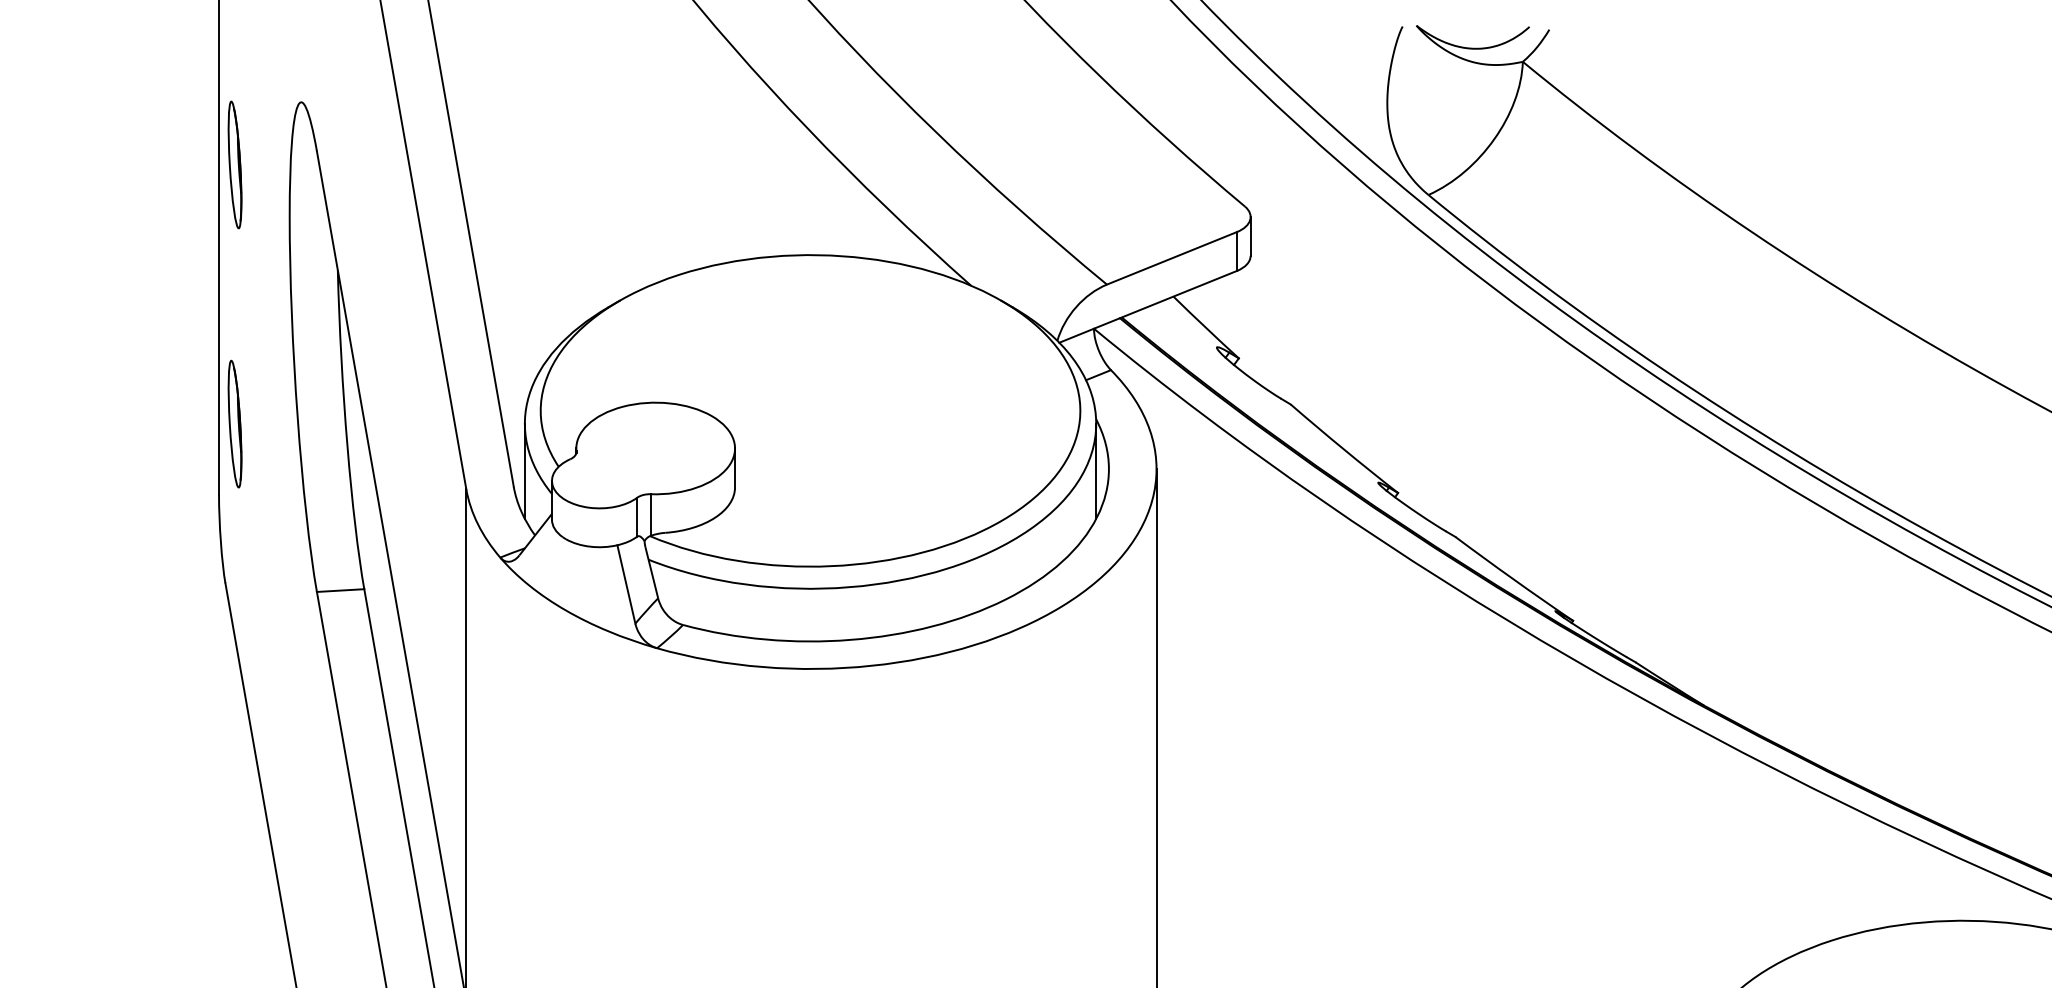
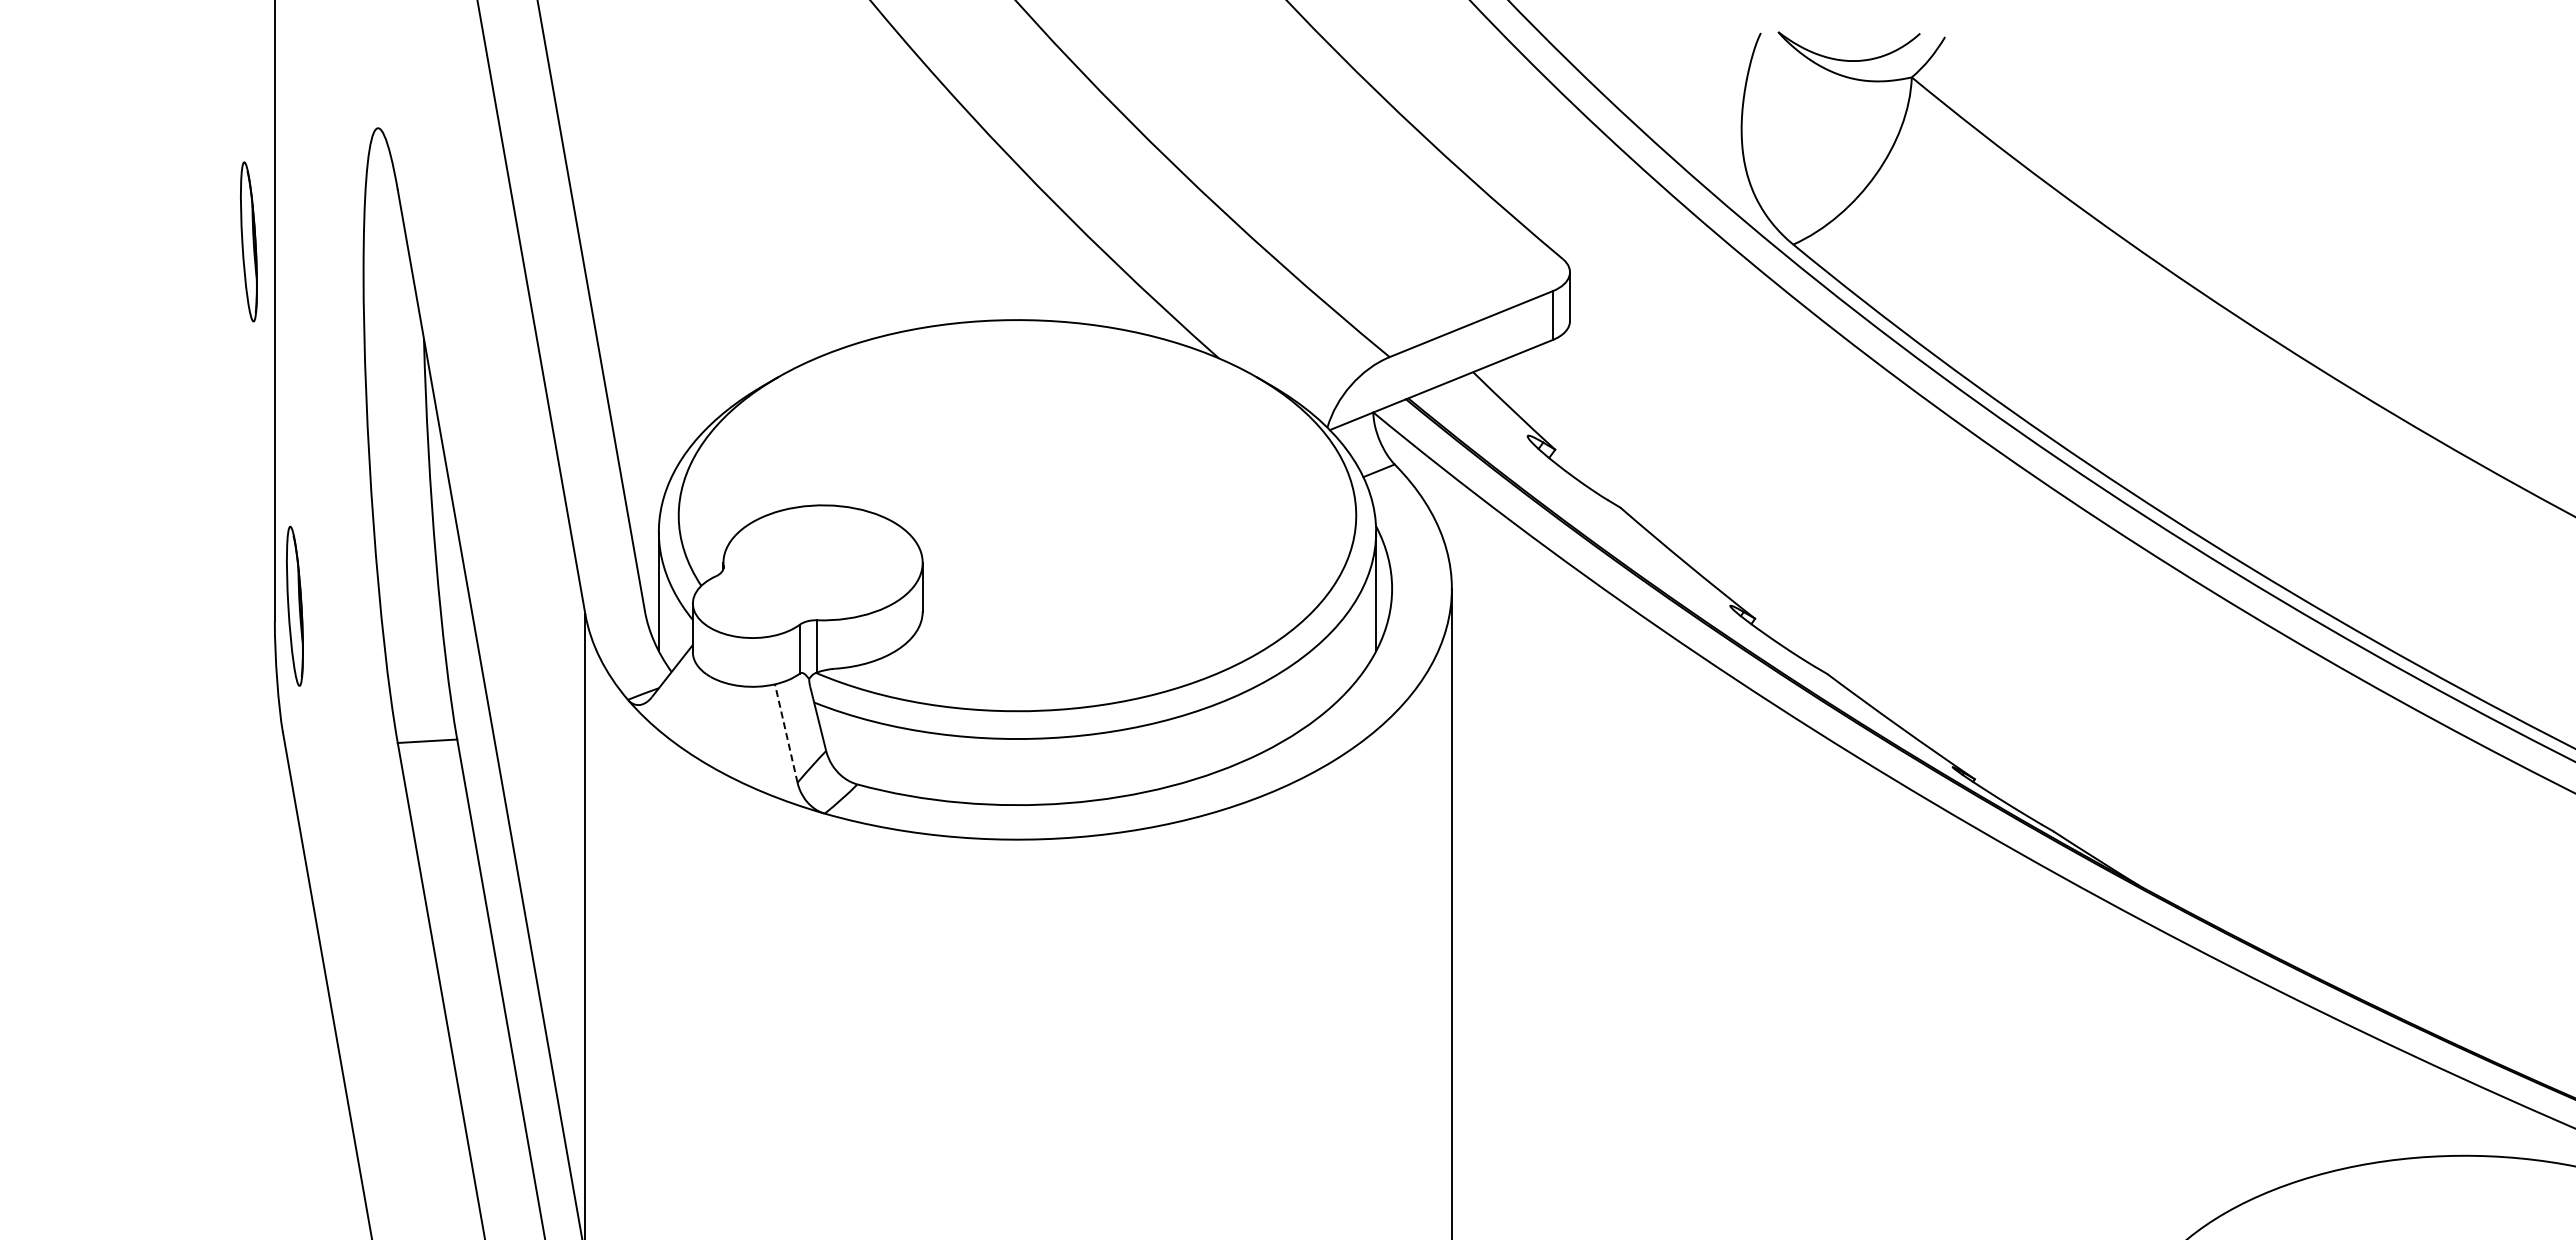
part: (234, 164) -> (248, 241), moved
part: (234, 423) -> (294, 605), moved
line: (626, 584) -> (786, 733), solid -> dashed

